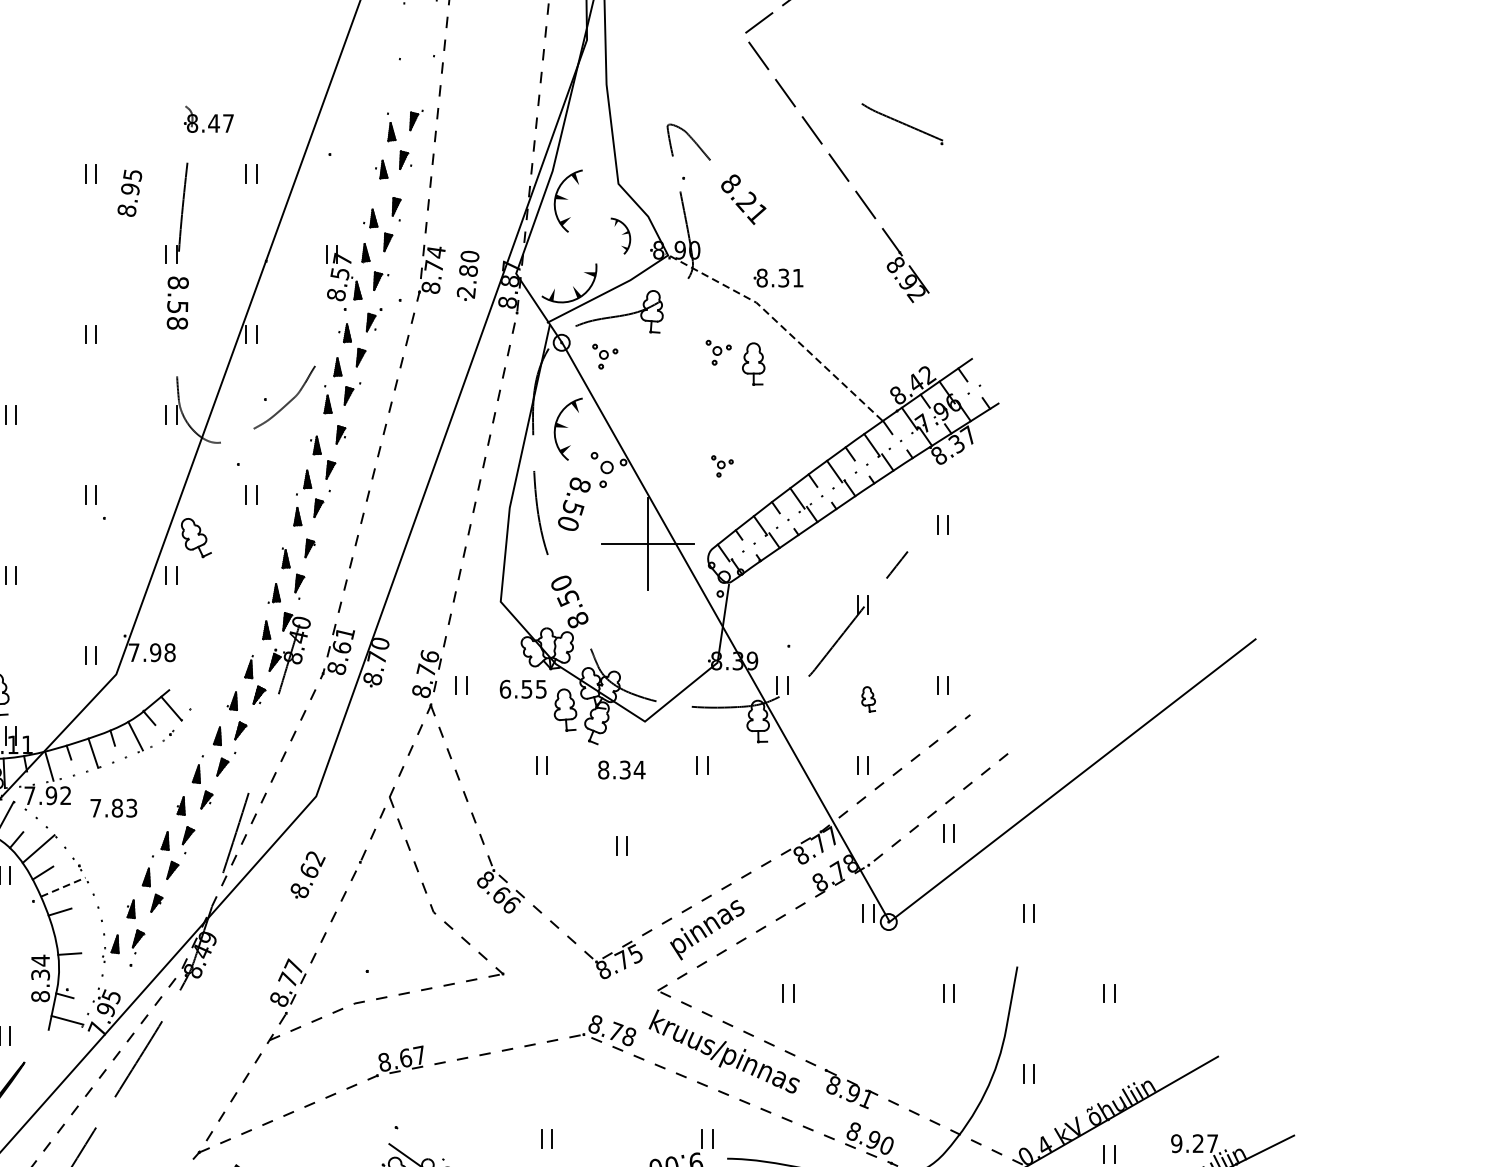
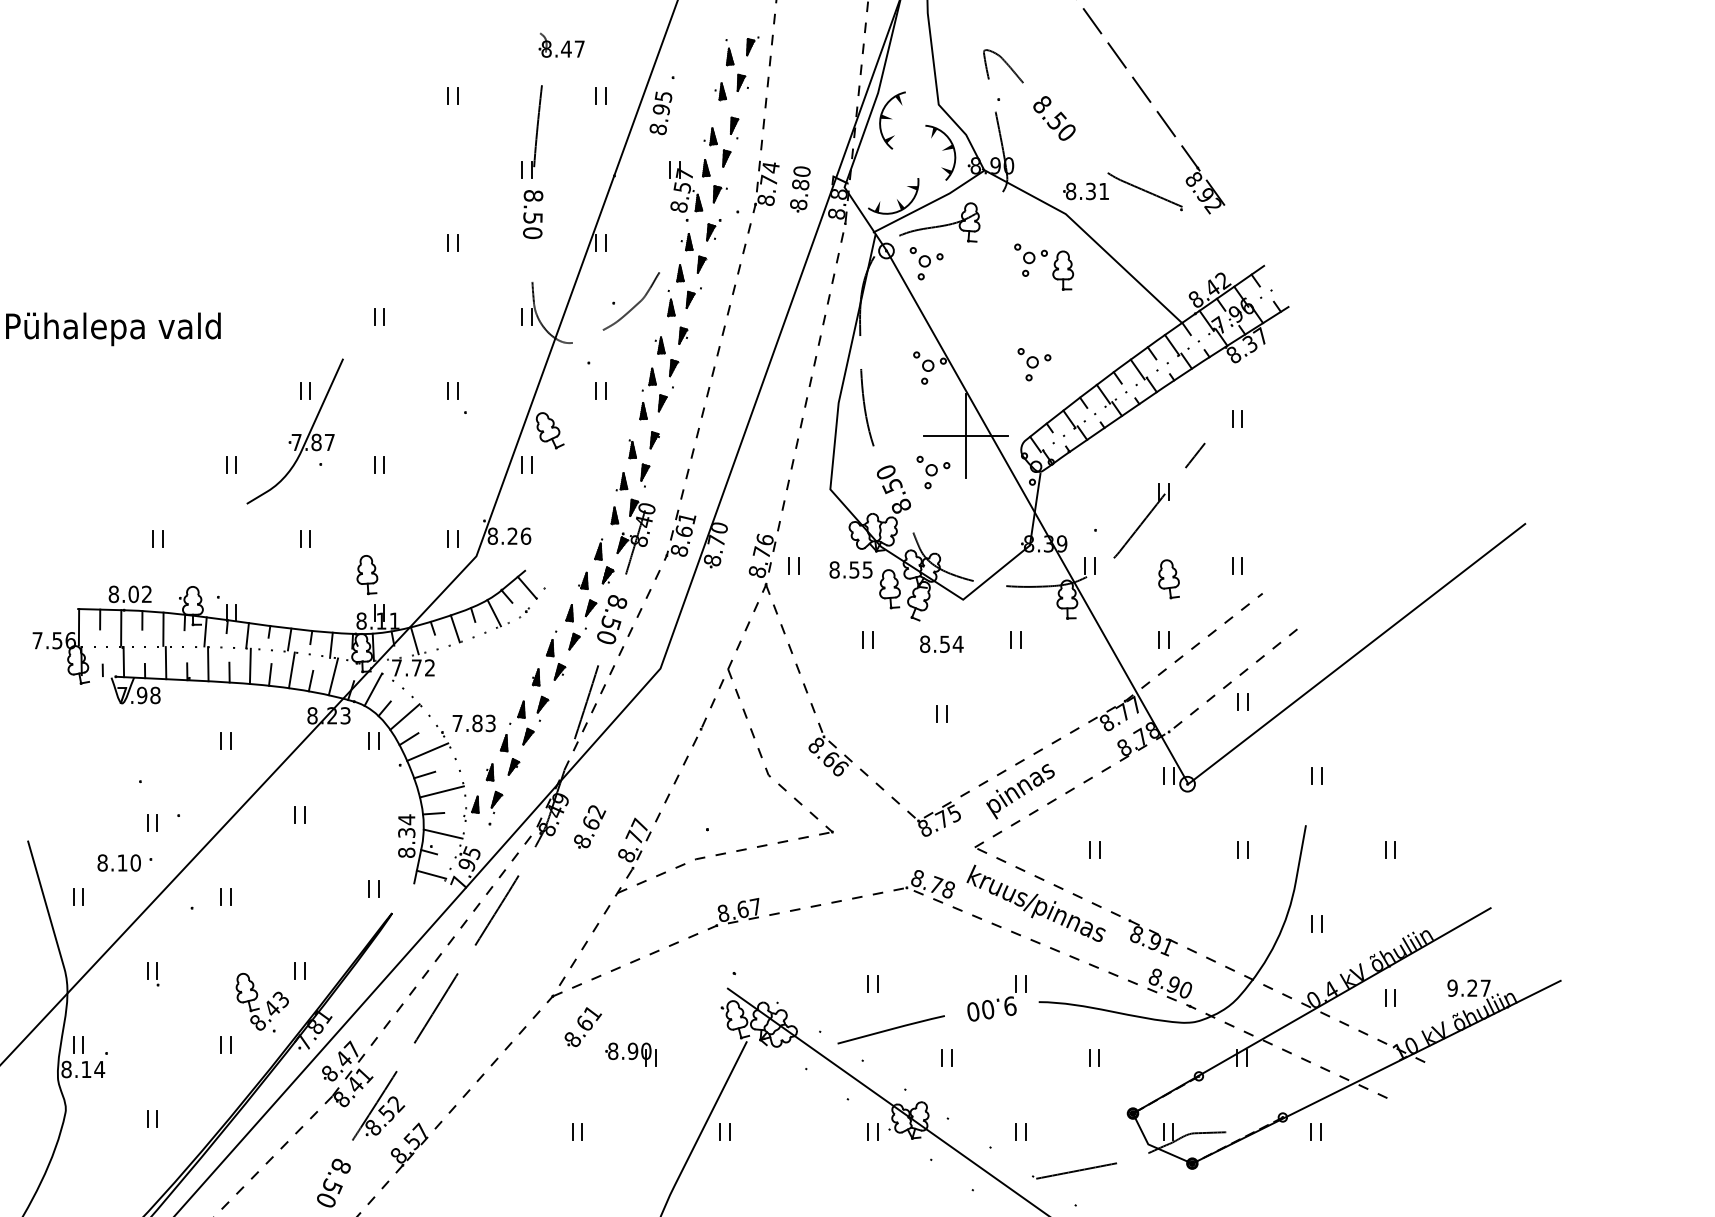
part: (901, 123) -> (1144, 191), moved
text: (129, 193) -> (660, 113), moved
text: (750, 207) -> (1060, 126), 8.21 -> 8.50
part: (620, 235) -> (940, 152), size x1.67
text: (466, 292) -> (798, 204), 2.80 -> 8.80
text: (177, 323) -> (532, 233), 8.58 -> 8.50
line: (781, 325) -> (1088, 235), dashed -> solid
part: (718, 352) -> (1030, 259), size x1.43
part: (605, 356) -> (926, 263), size x1.43
part: (568, 429) -> (892, 330), removed
part: (722, 466) -> (1034, 364), size x1.67
text: (574, 504) -> (612, 619), moved
part: (612, 583) -> (933, 472), added
text: (152, 651) -> (509, 535), 7.98 -> 8.26
text: (505, 688) -> (834, 569), 6.55 -> 8.55
part: (868, 699) -> (1168, 579), size x1.67
text: (624, 769) -> (944, 643), 8.34 -> 8.54
text: (51, 795) -> (416, 667), 7.92 -> 7.72
text: (113, 808) -> (473, 723), moved
part: (308, 874) -> (590, 826), moved
line: (64, 886) -> (428, 751), dashed -> solid
line: (78, 929) -> (441, 791), added
line: (79, 975) -> (442, 833), added

